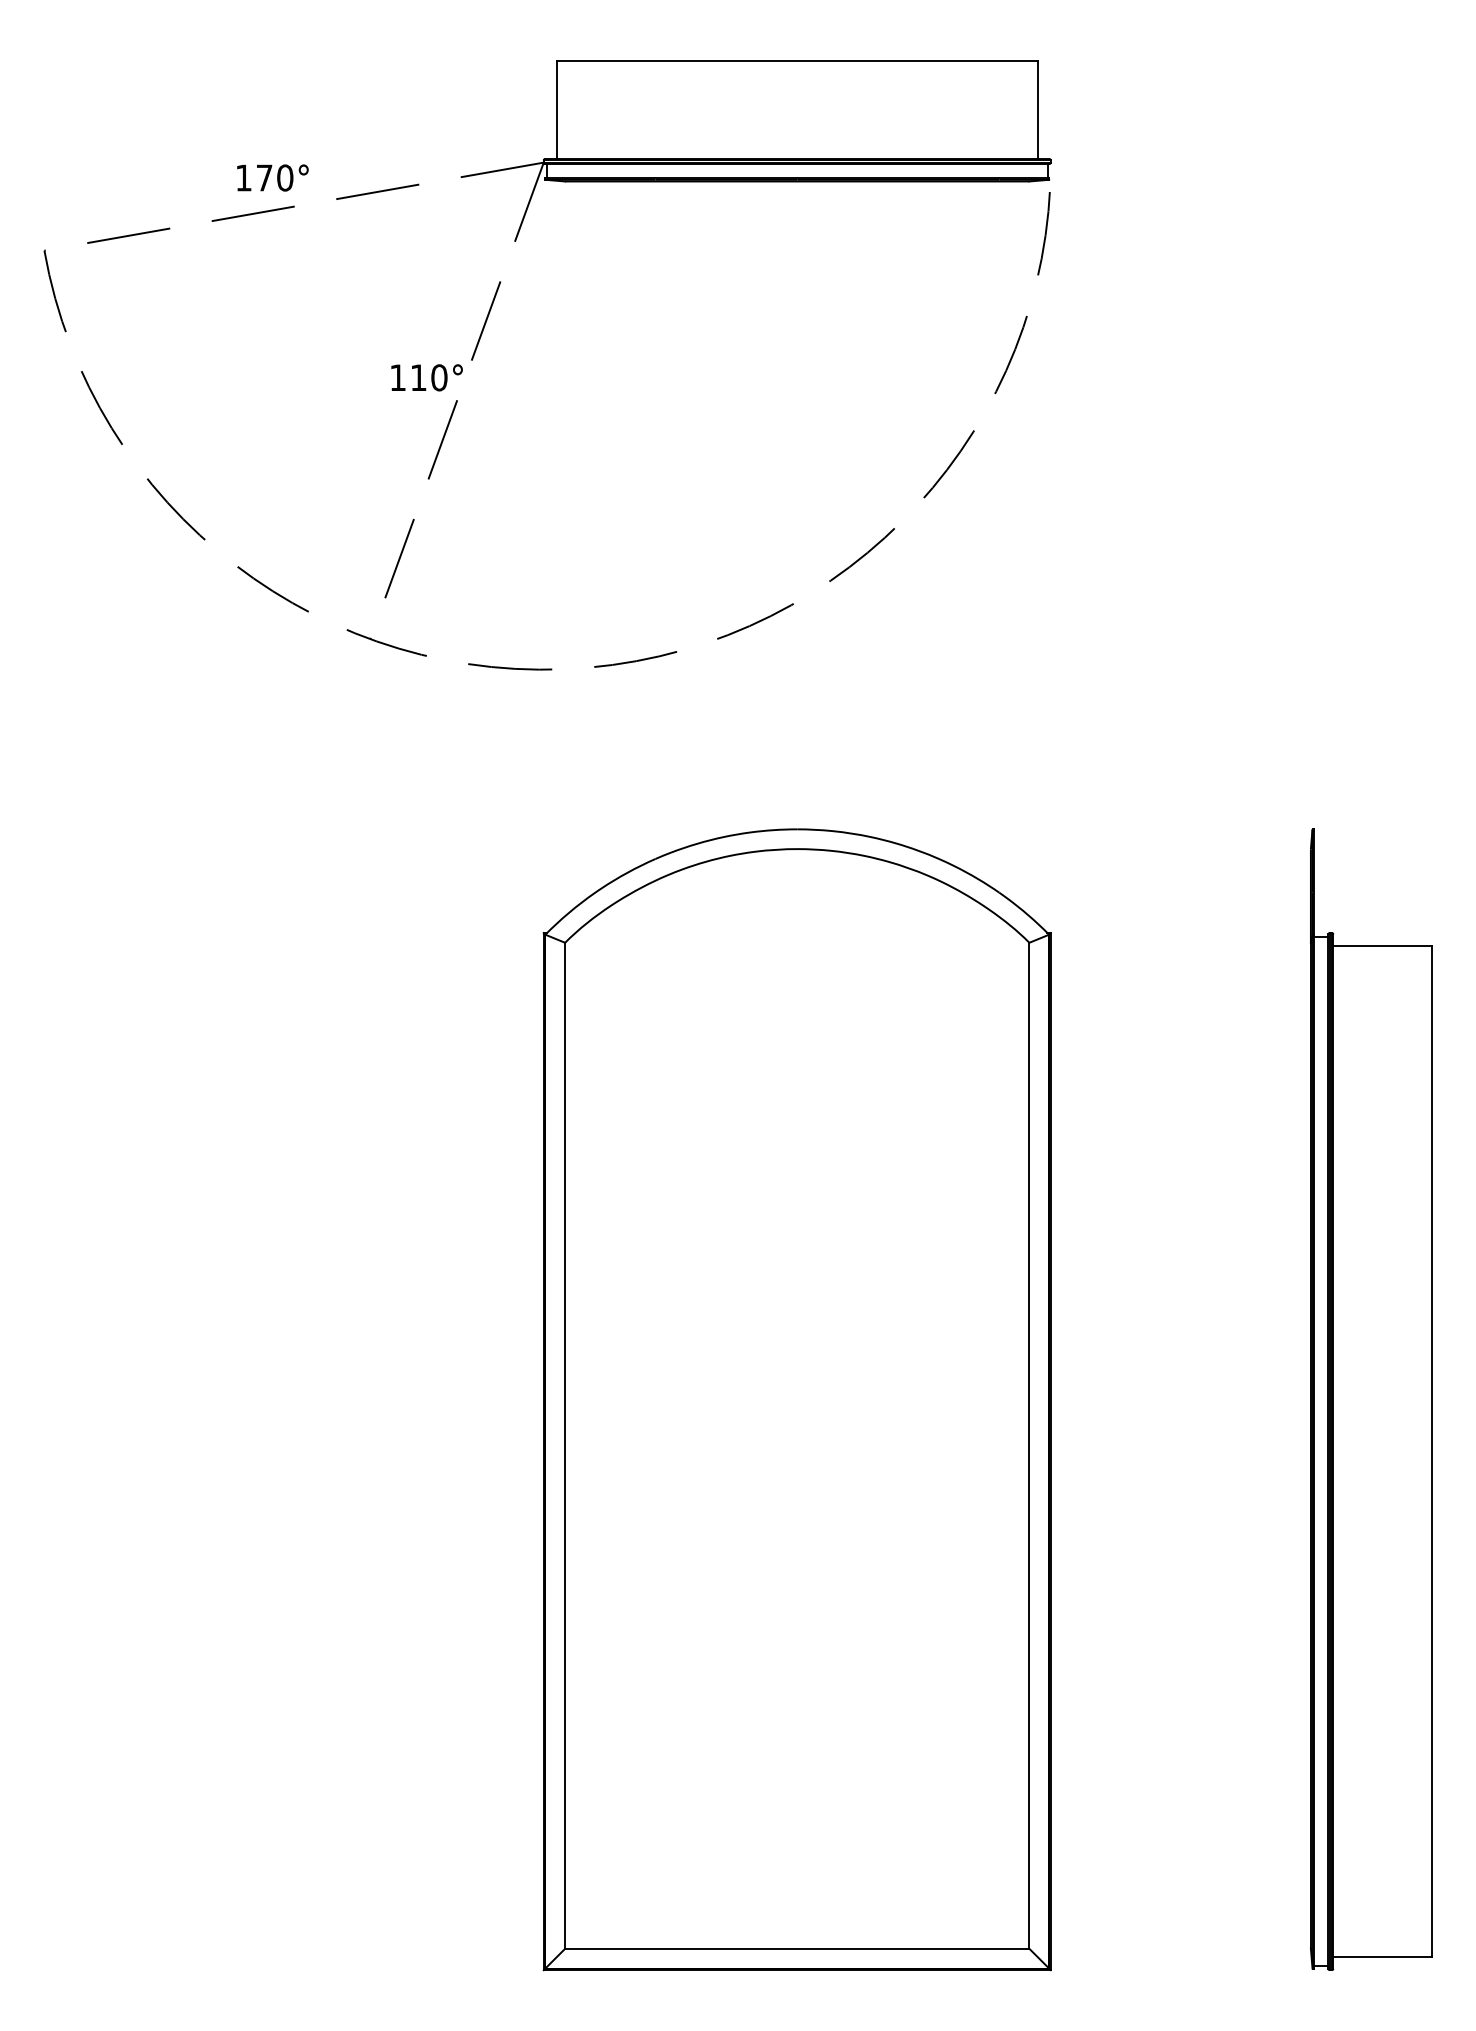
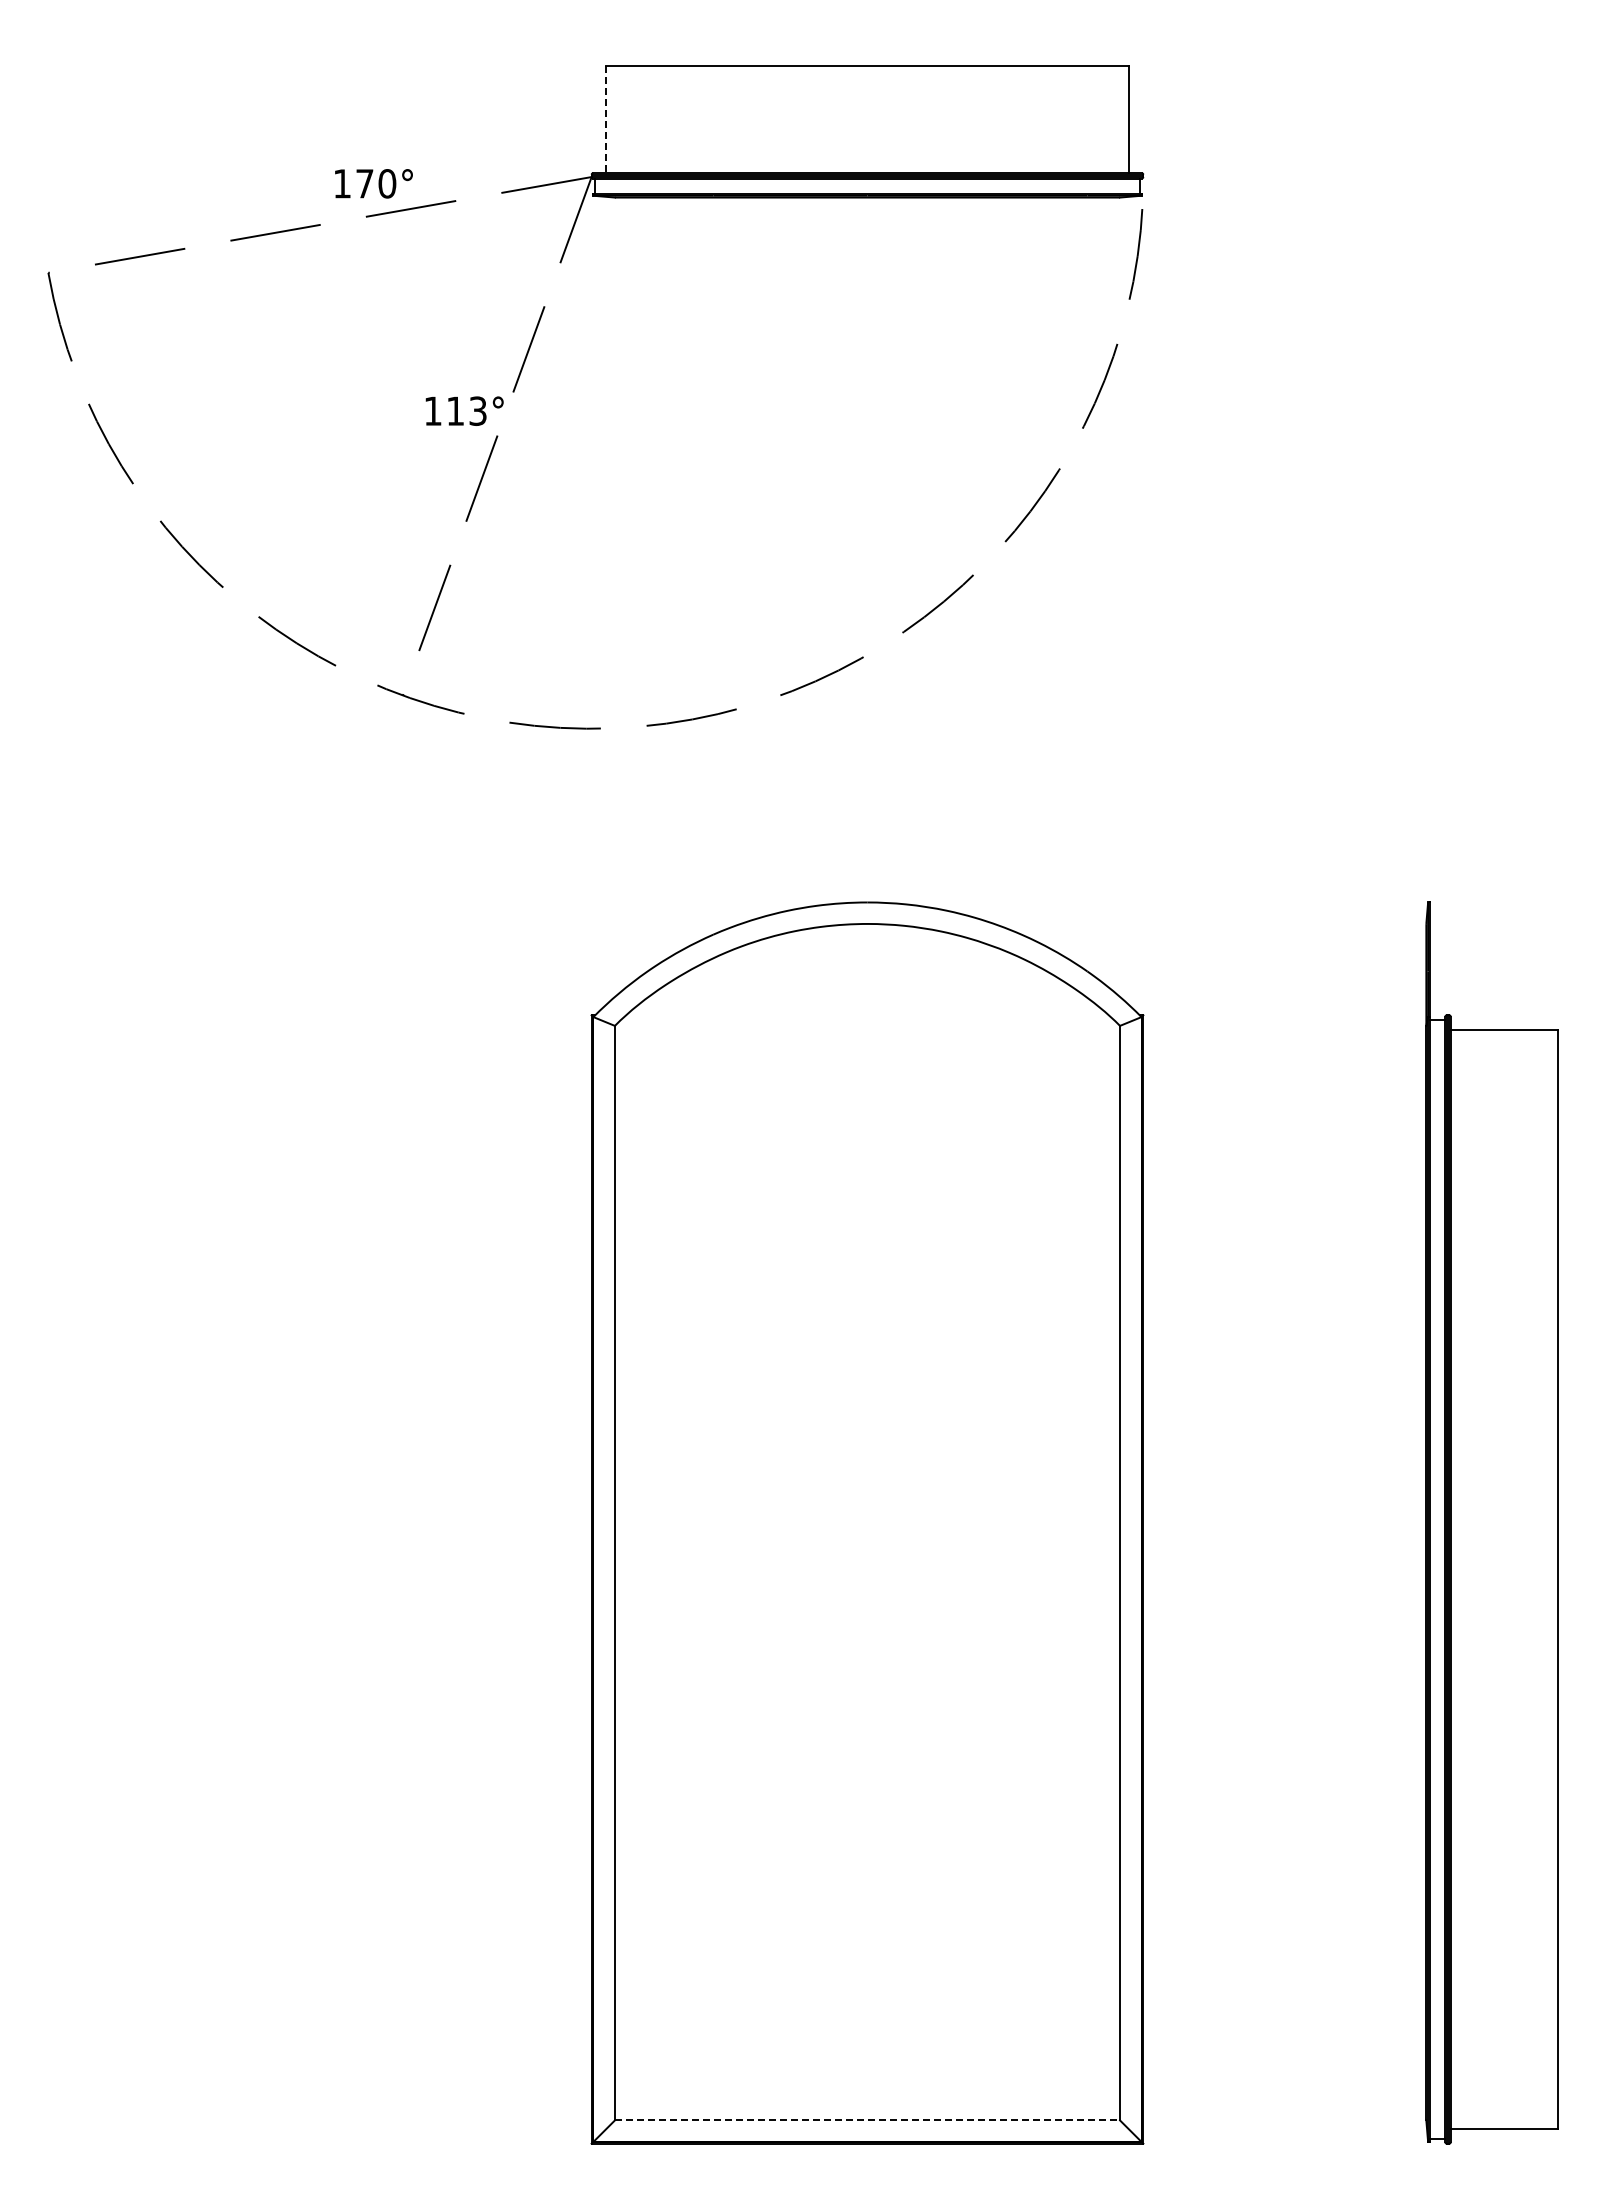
line: (557, 110) -> (606, 120), solid -> dashed
text: (272, 177) -> (373, 183), moved
text: (438, 377) -> (477, 410), 110° -> 113°
line: (797, 1948) -> (867, 2120), solid -> dashed

